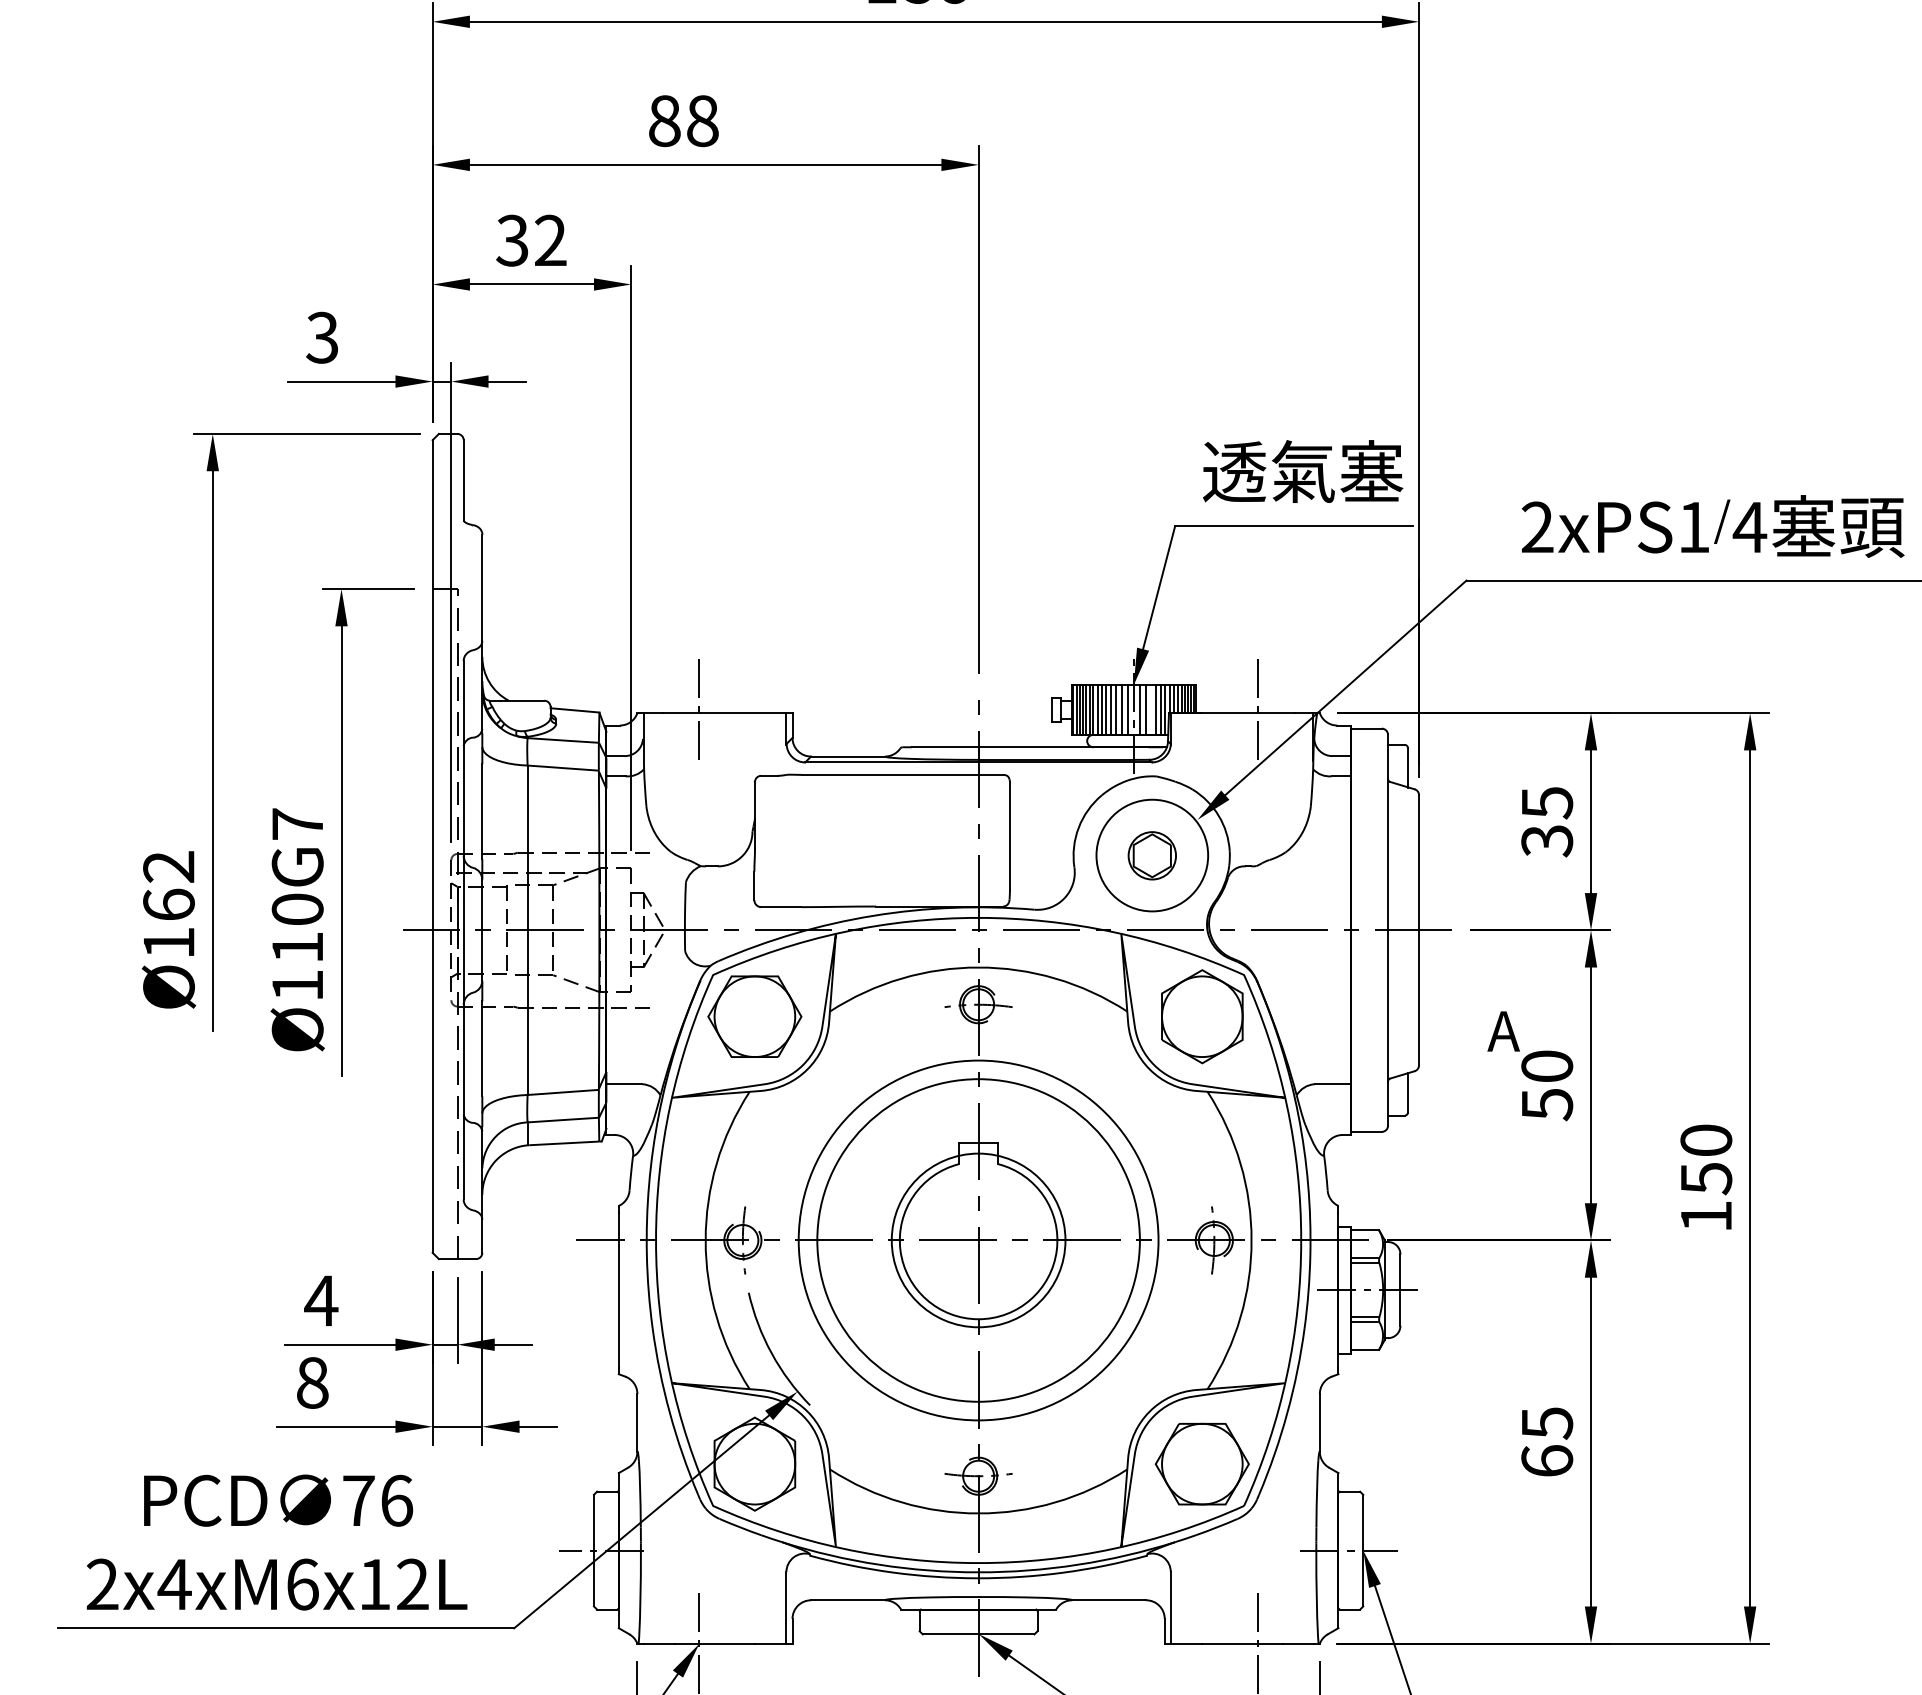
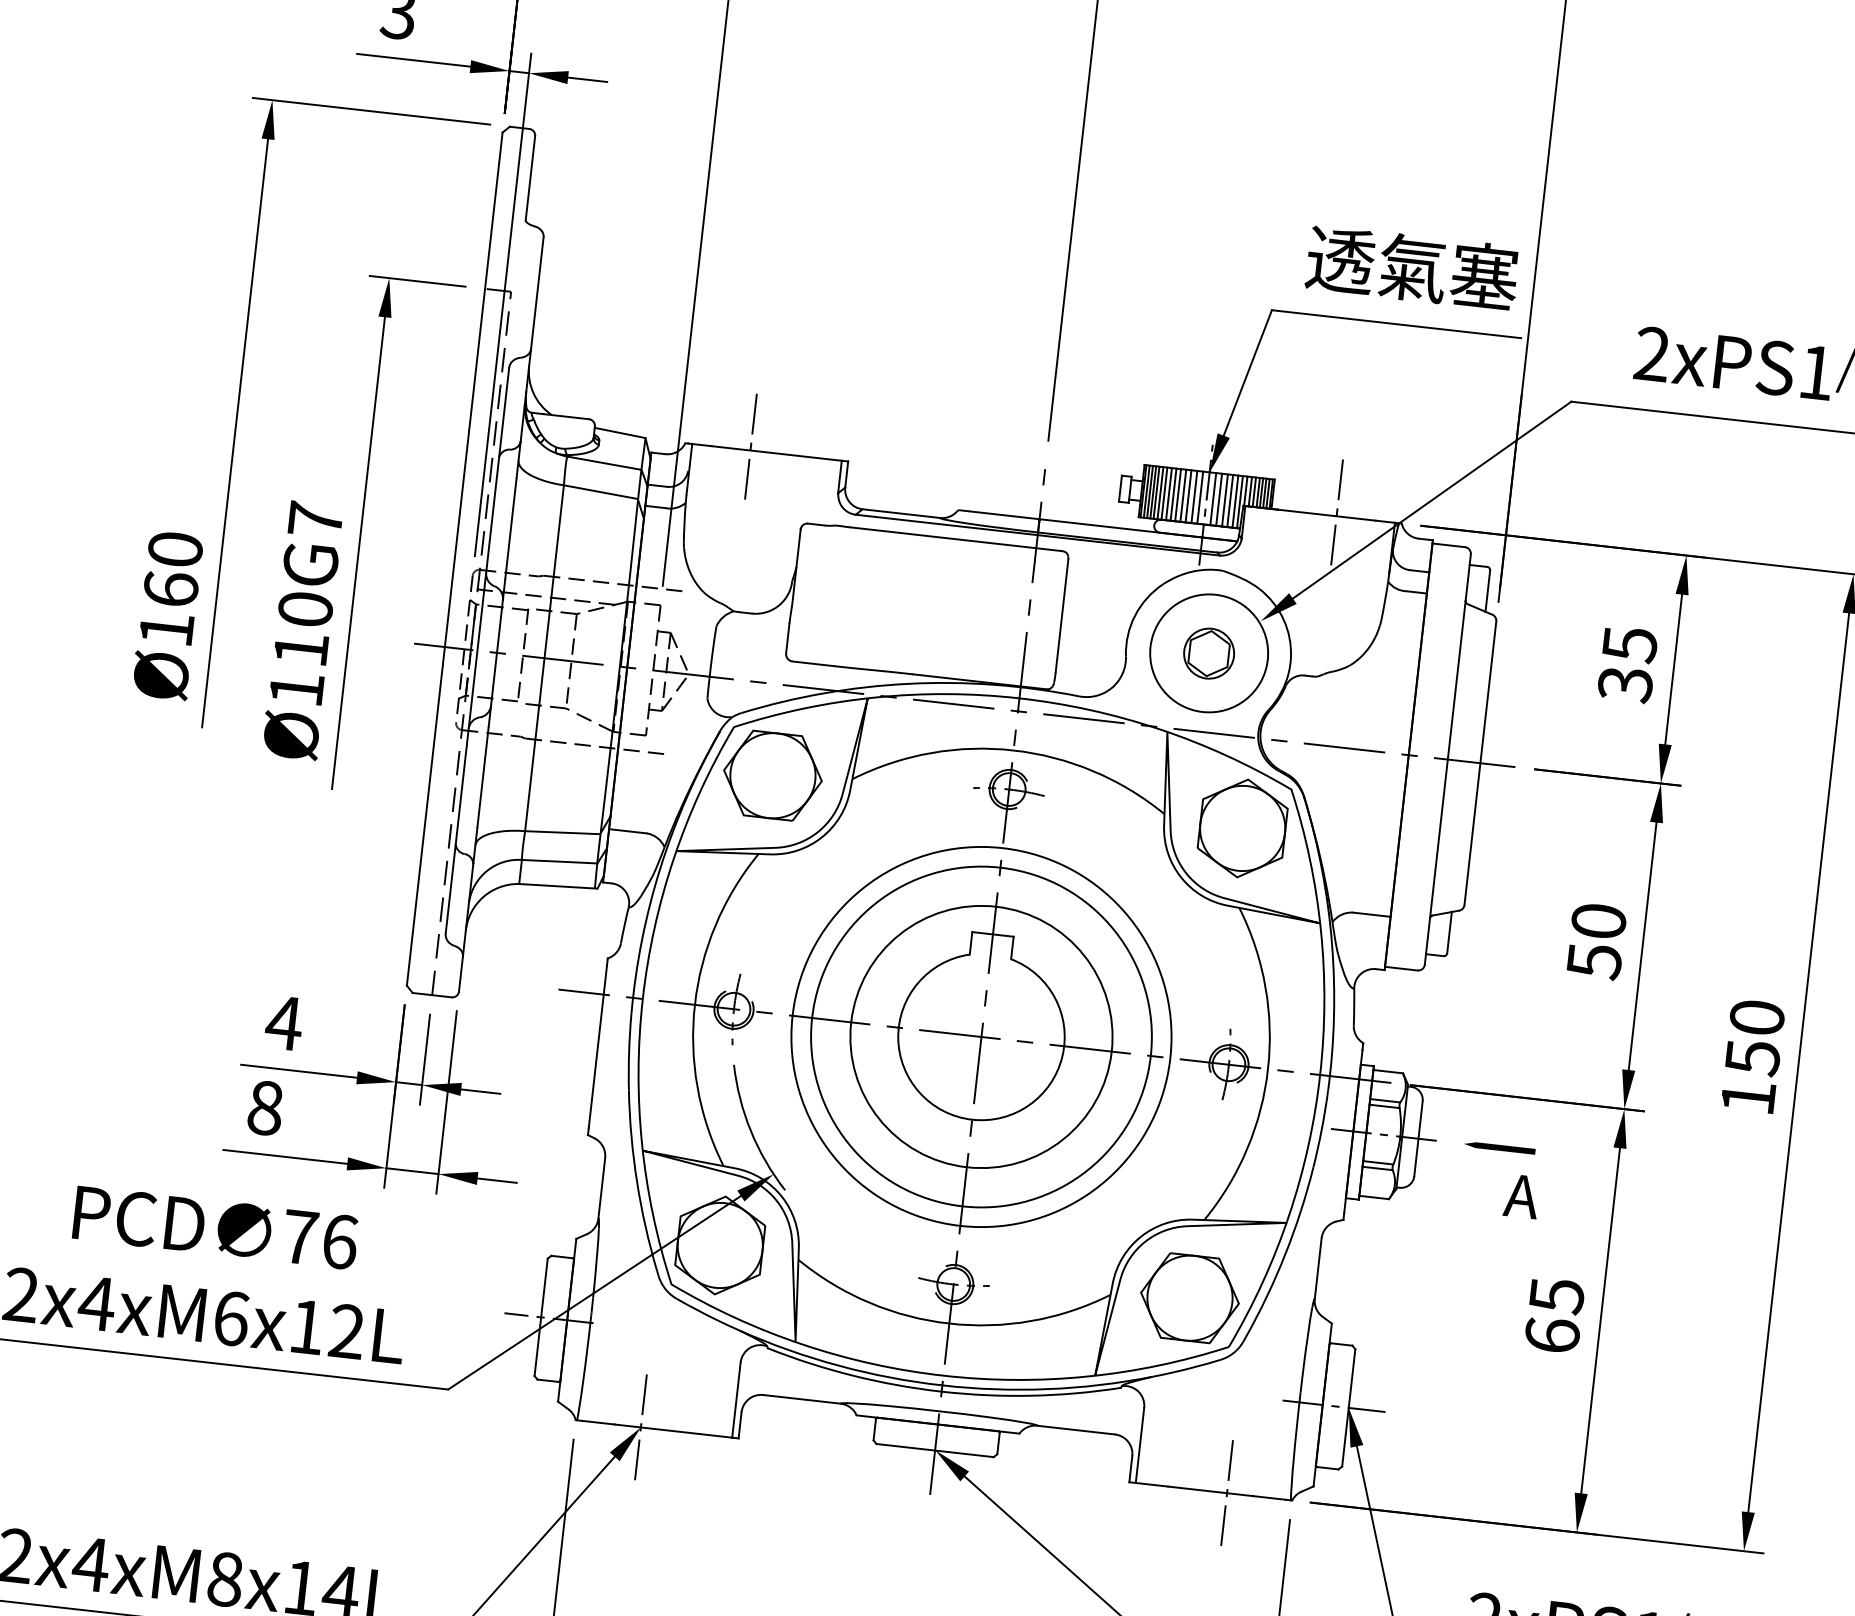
line: (1151, 709) -> (1225, 499), added
text: (168, 866) -> (175, 549), Ø162 -> Ø160
text: (1503, 1031) -> (1521, 1196), moved
circle: (978, 1240) -> (981, 1037), size x1.43
line: (1477, 1289) -> (1499, 1147), added

